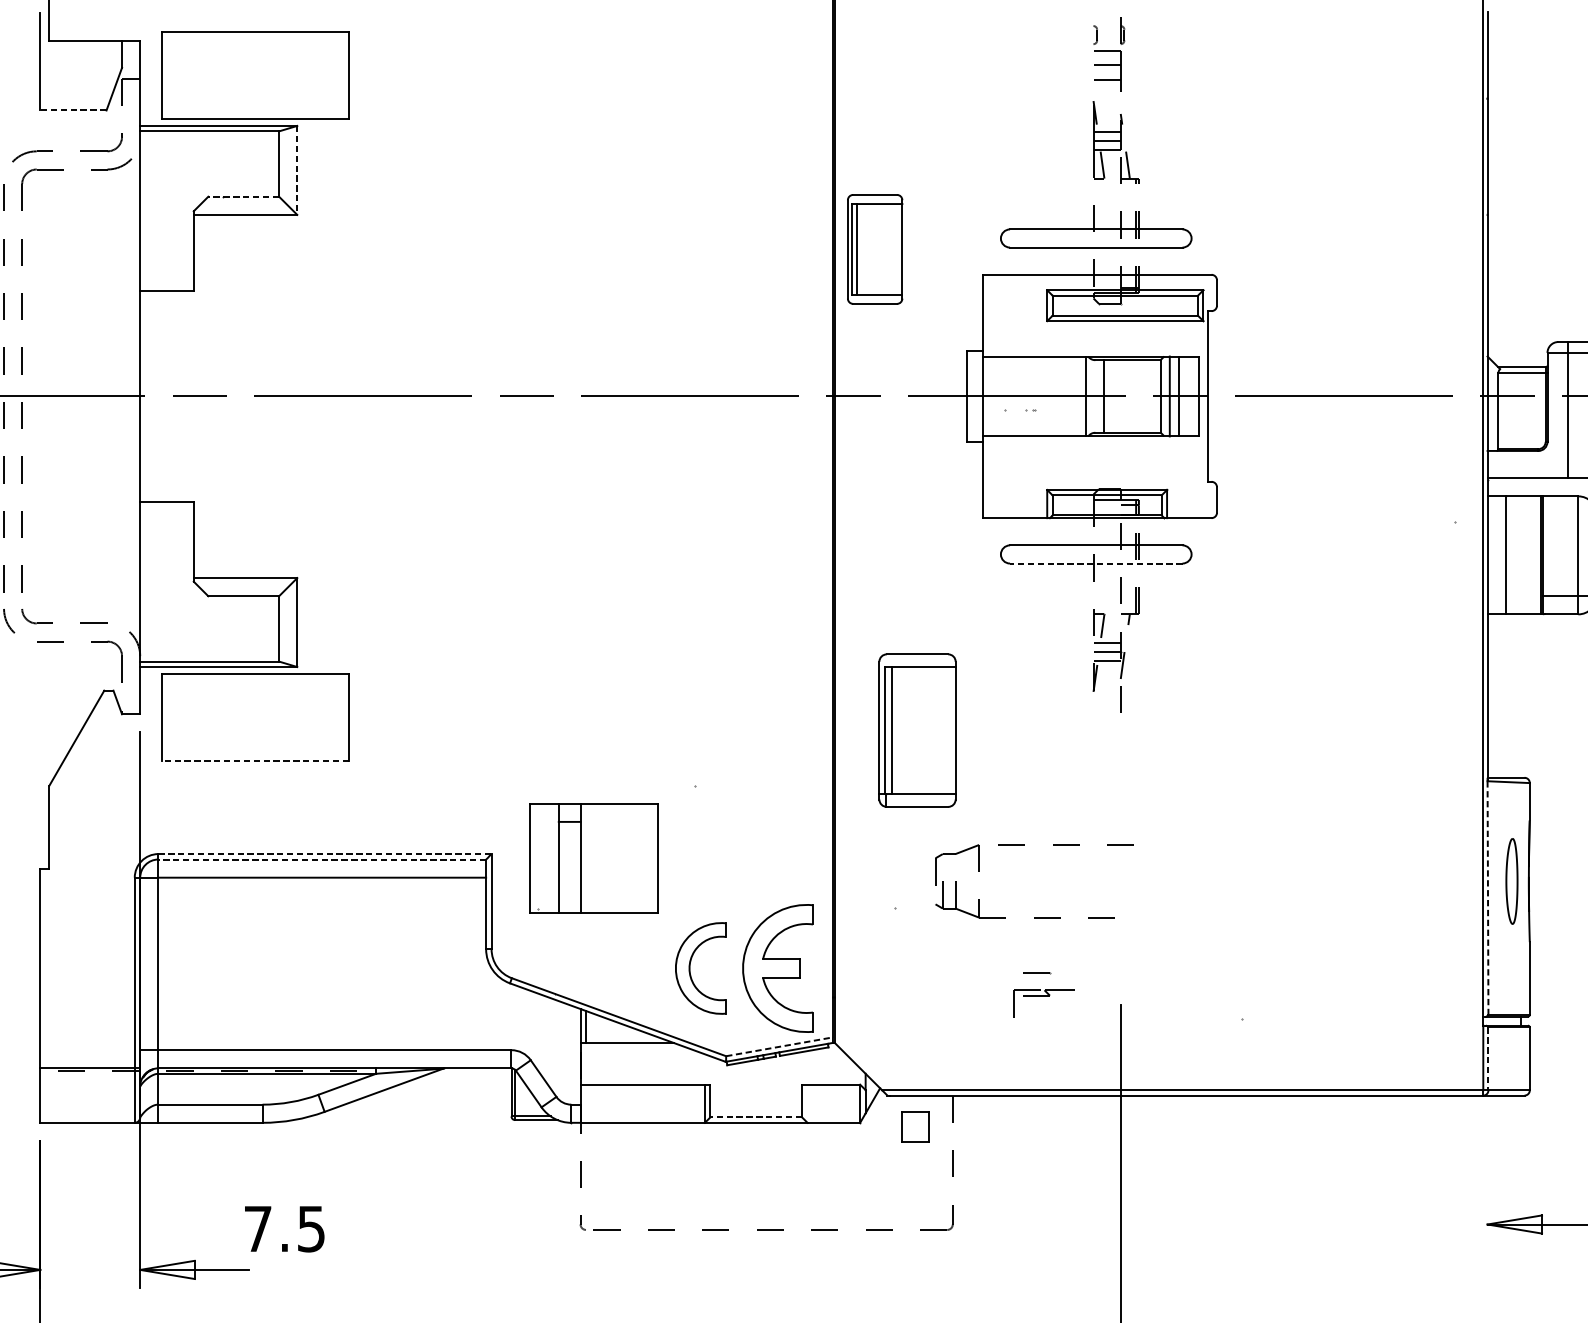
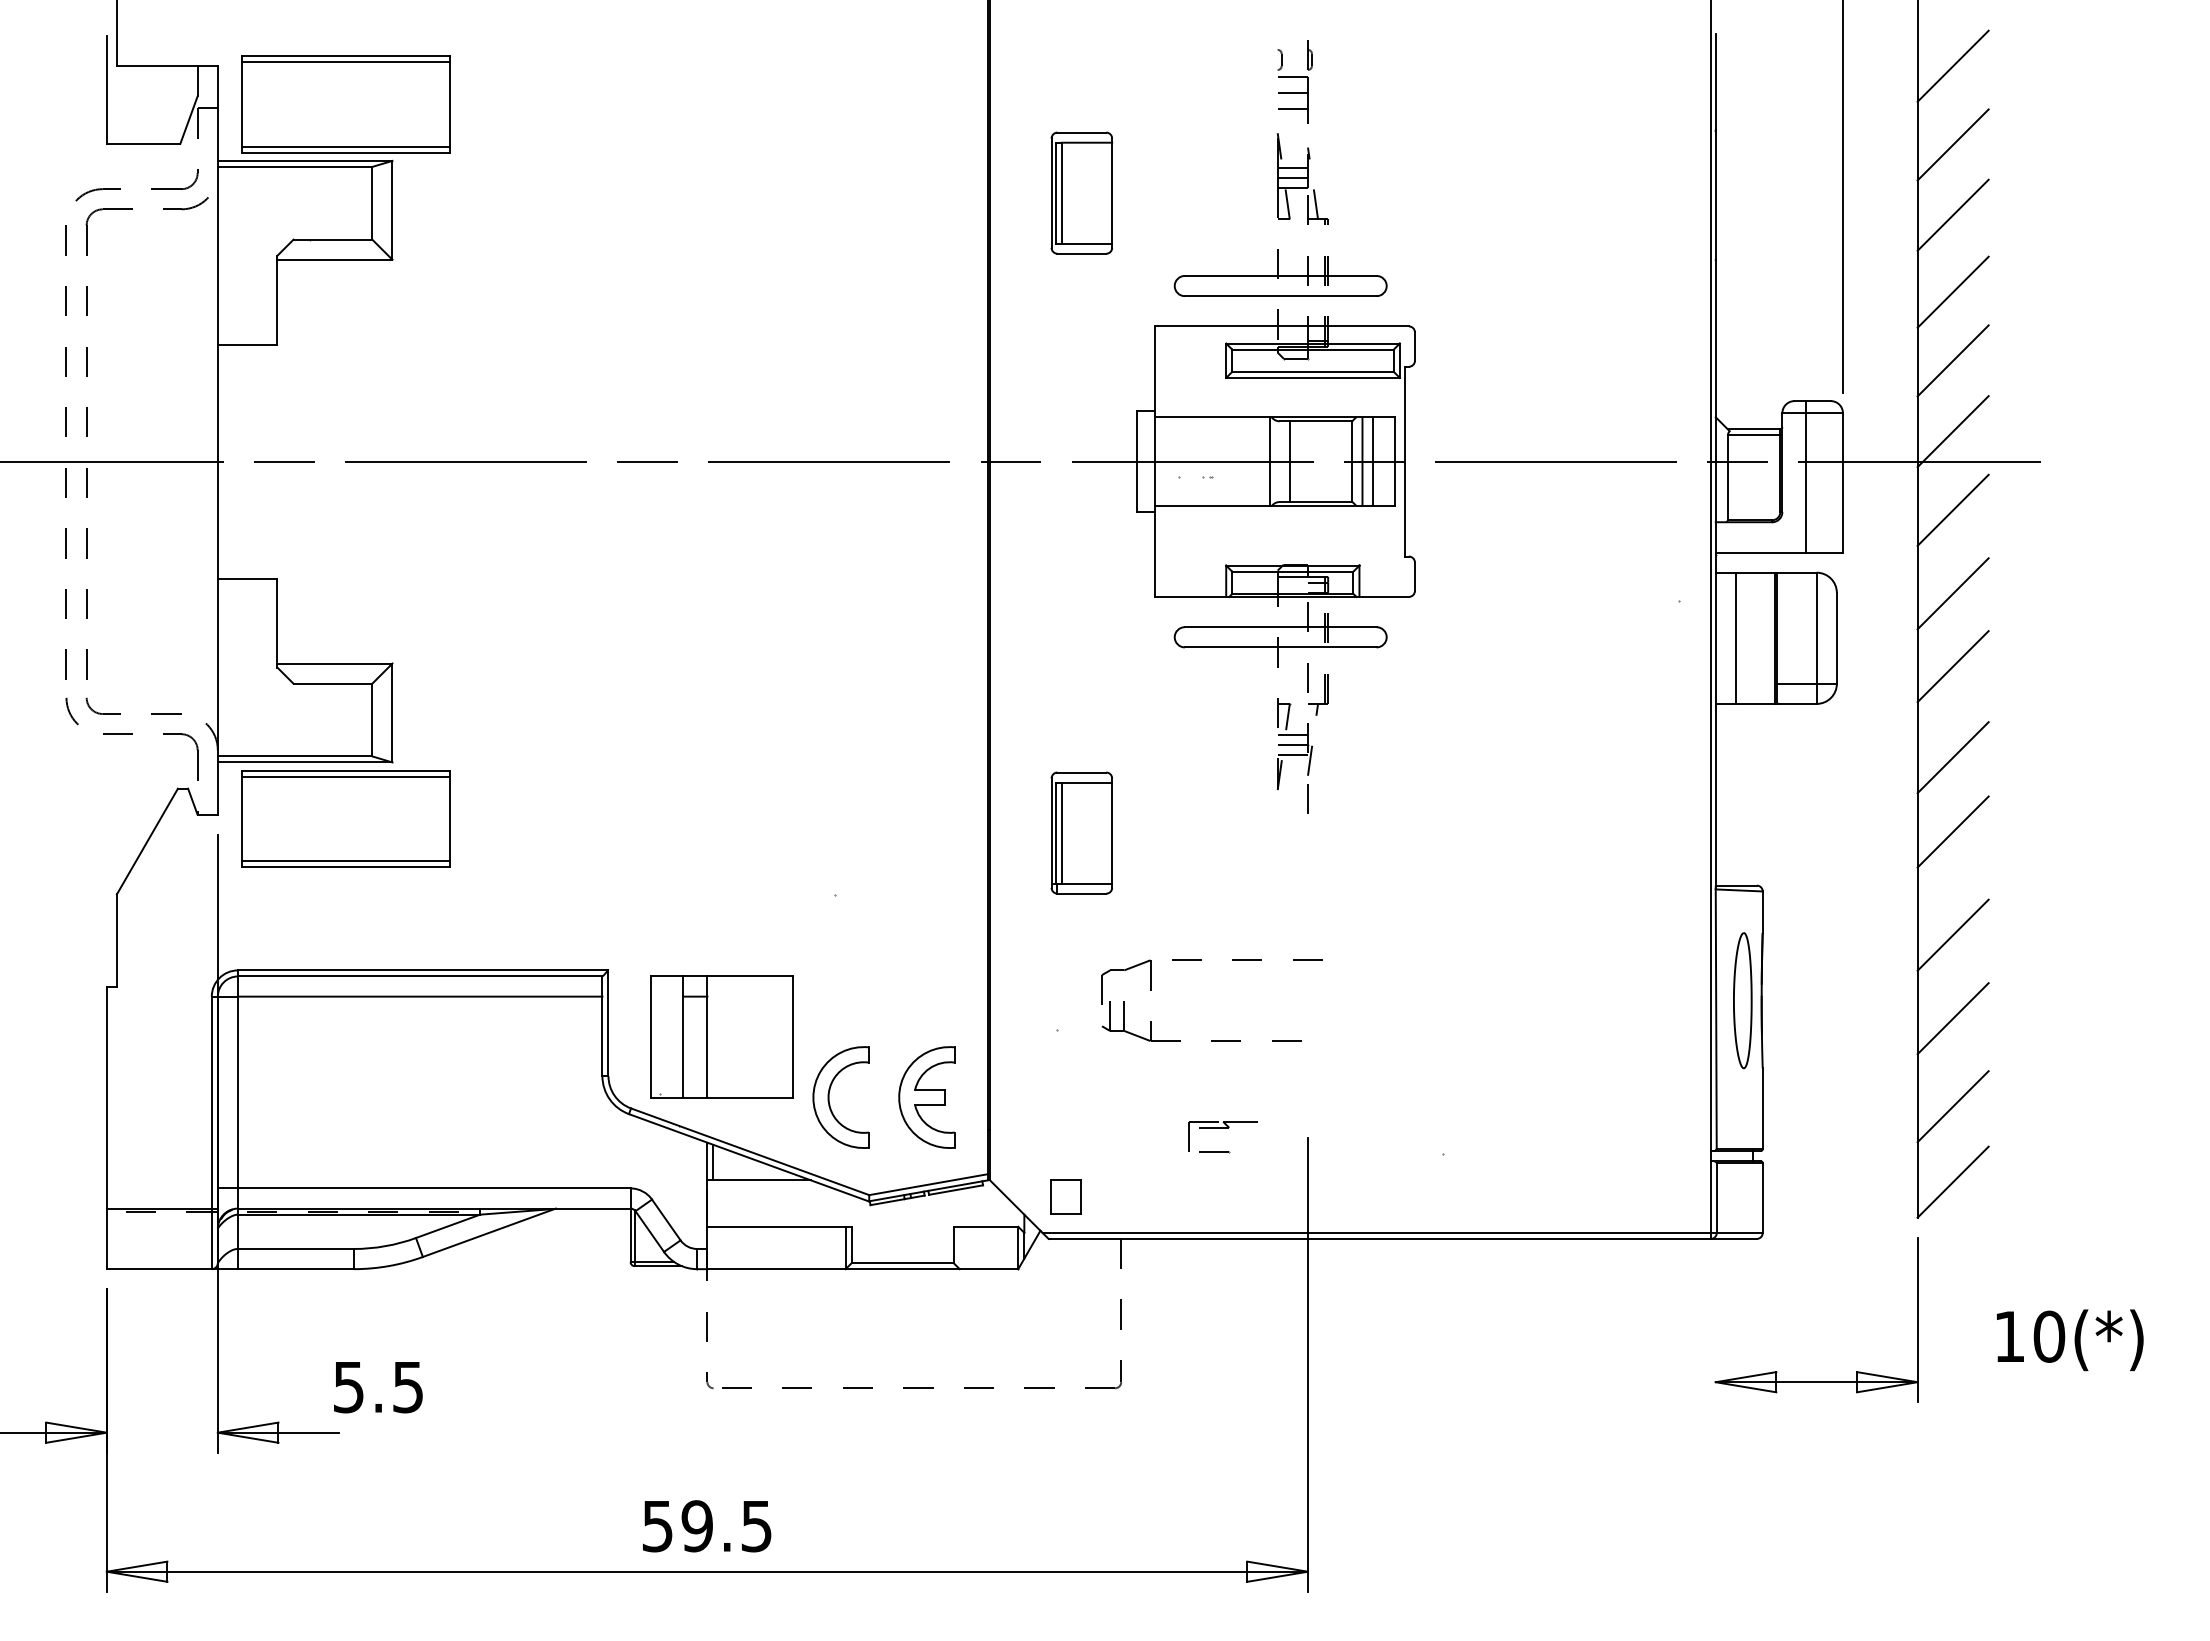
line: (255, 36) -> (346, 61), added
line: (73, 110) -> (143, 143), dashed -> solid
line: (255, 112) -> (346, 146), added
line: (297, 170) -> (392, 210), dashed -> solid
line: (243, 196) -> (332, 239), dashed -> solid
part: (874, 248) -> (1081, 192), moved
line: (1096, 563) -> (1280, 647), dashed -> solid
line: (255, 679) -> (346, 776), added
part: (917, 730) -> (1081, 832), size x0.71
line: (255, 756) -> (346, 861), added
line: (255, 761) -> (346, 867), dashed -> solid
line: (325, 854) -> (423, 970), dashed -> solid
part: (593, 857) -> (721, 1036), moved
line: (321, 859) -> (419, 976), dashed -> solid
part: (1511, 881) -> (1742, 1000), size x1.43
line: (1488, 898) -> (1716, 1019), dashed -> solid
part: (777, 968) -> (926, 1097), size x0.71
line: (1036, 972) -> (1214, 1152), moved
line: (780, 1046) -> (929, 1184), dashed -> solid
line: (1488, 1059) -> (1716, 1198), dashed -> solid
line: (756, 1117) -> (902, 1263), dashed -> solid
part: (915, 1126) -> (1065, 1196), moved
text: (257, 1229) -> (348, 1387), 7.5 -> 5.5

